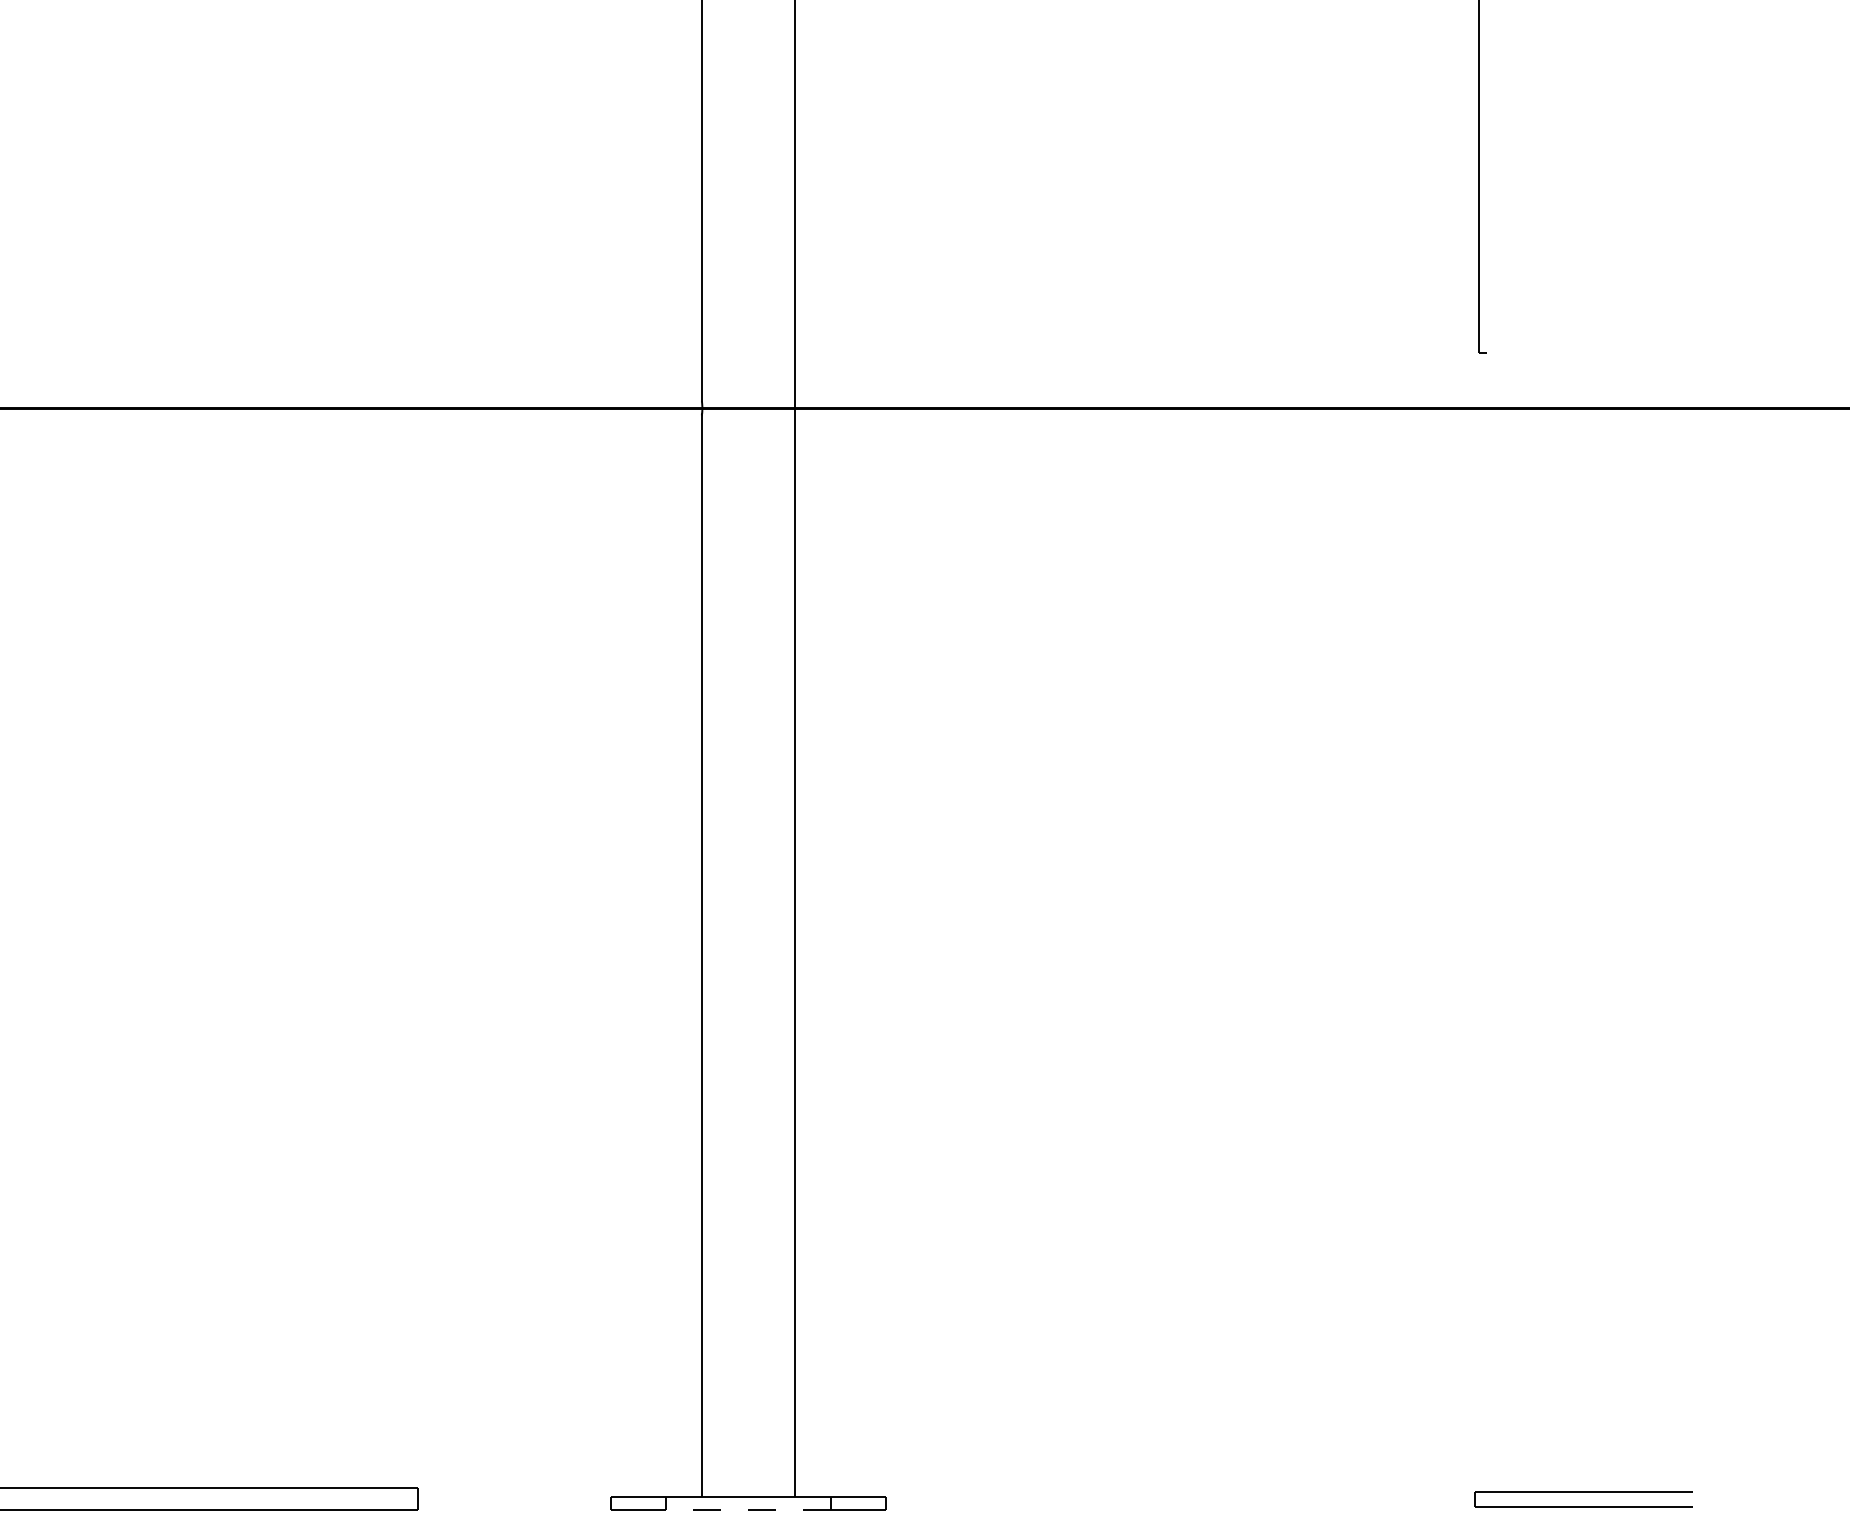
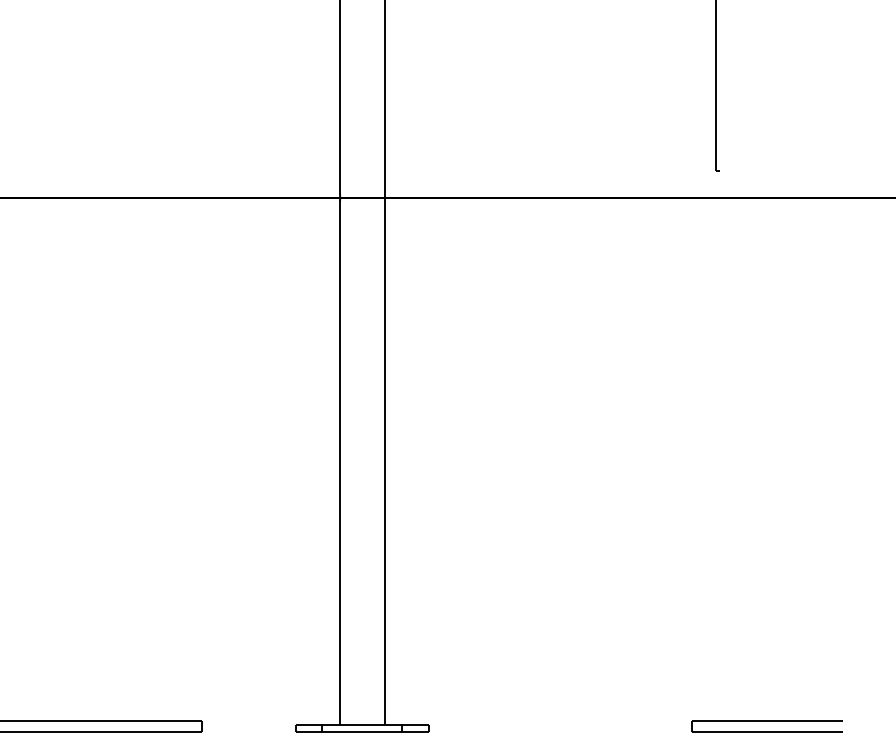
part: (1582, 1499) -> (766, 726), size x1.43
line: (746, 1510) -> (361, 731), dashed -> solid

